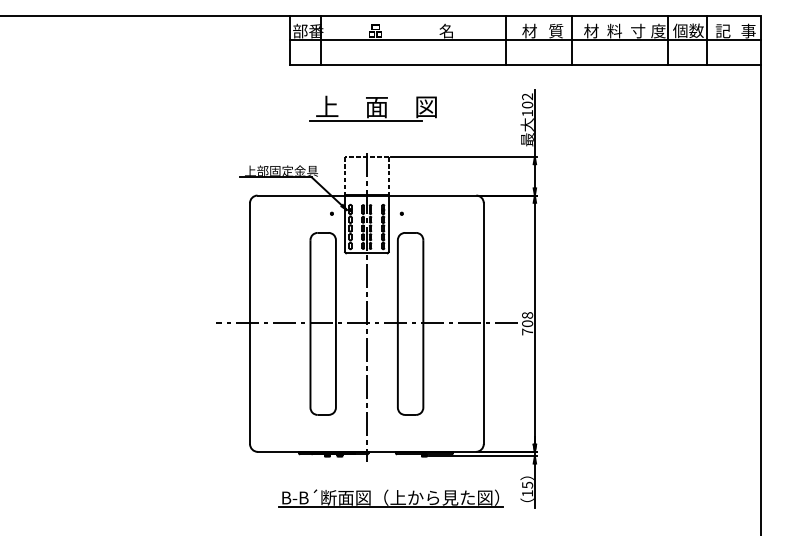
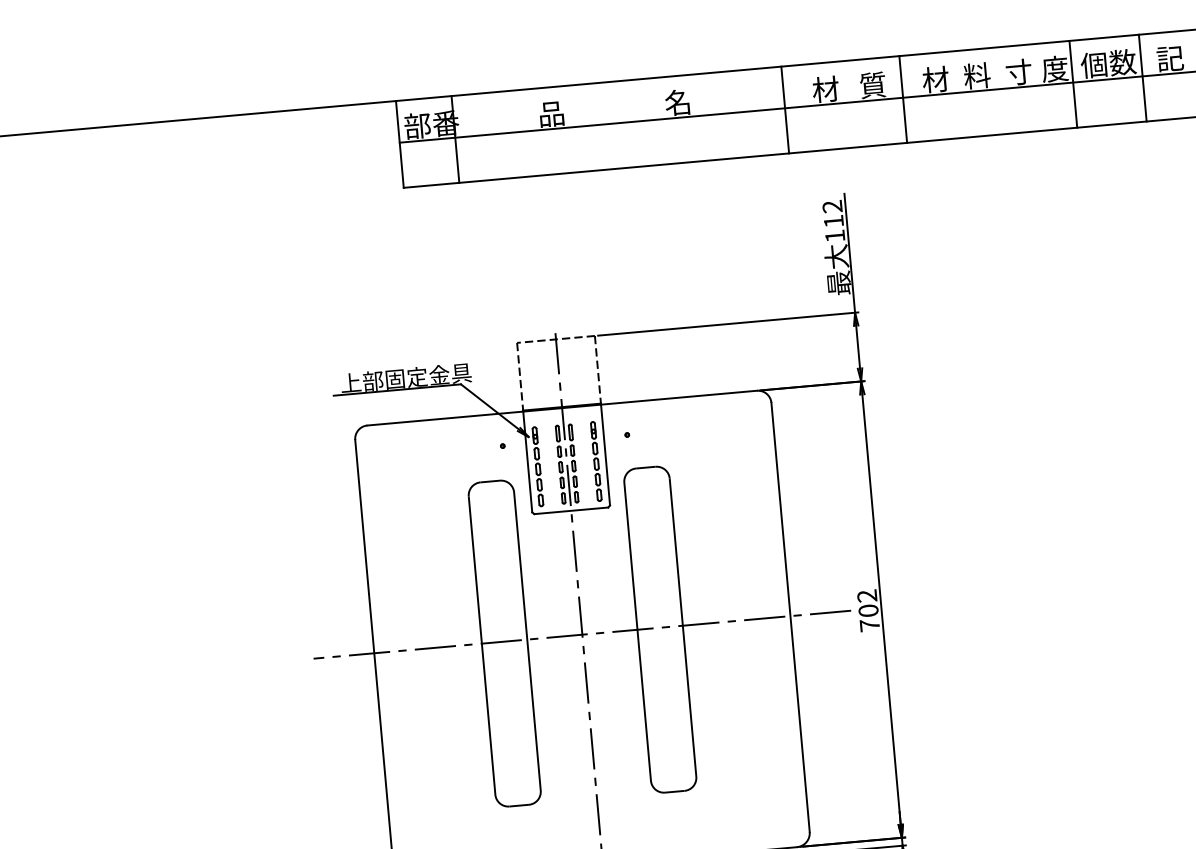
text: (527, 104) -> (833, 220), 102 -> 112
part: (372, 108) -> (558, 252), removed
text: (527, 315) -> (867, 596), 708 -> 702

